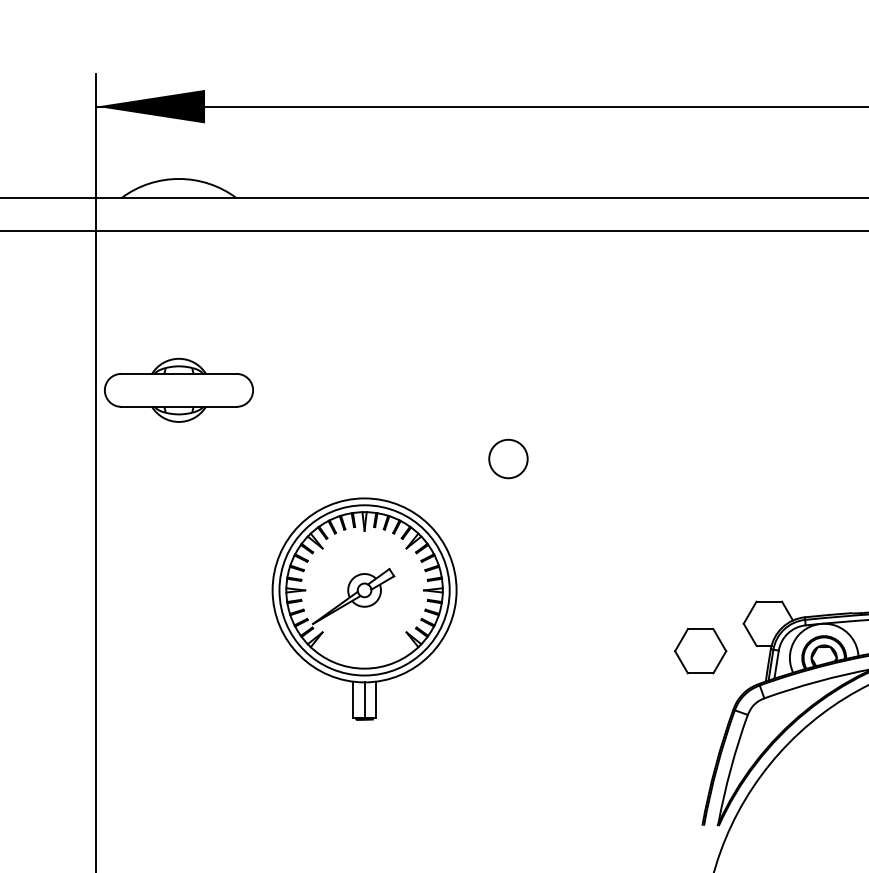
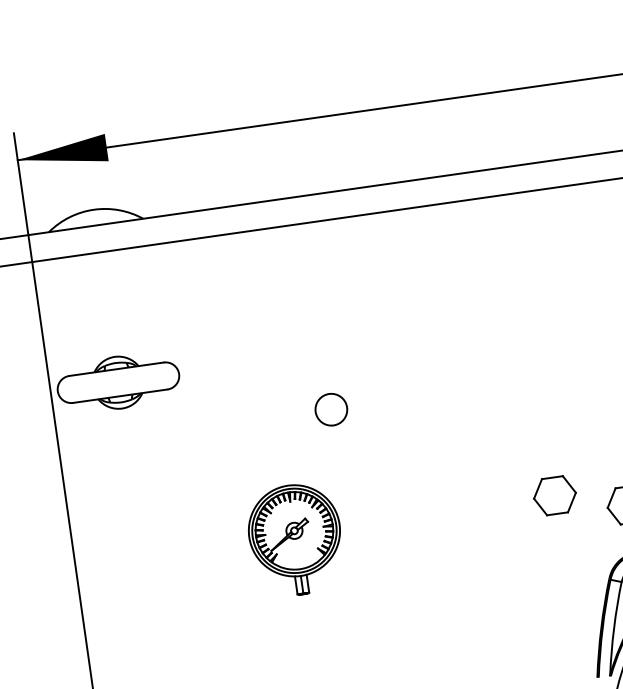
circle: (508, 458) -> (331, 409), moved
part: (364, 608) -> (295, 539), size x0.6
part: (700, 651) -> (554, 496), moved

